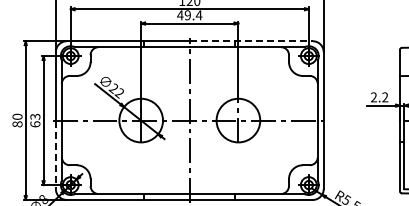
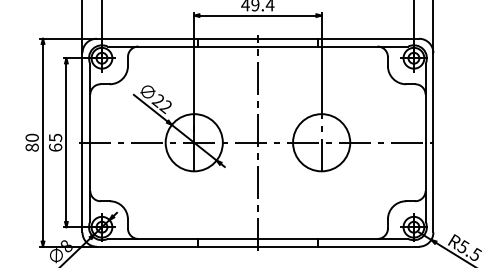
line: (251, 41) -> (338, 39), dashed -> solid
text: (34, 116) -> (54, 137), 63 -> 65
line: (55, 155) -> (81, 188), dashed -> solid

